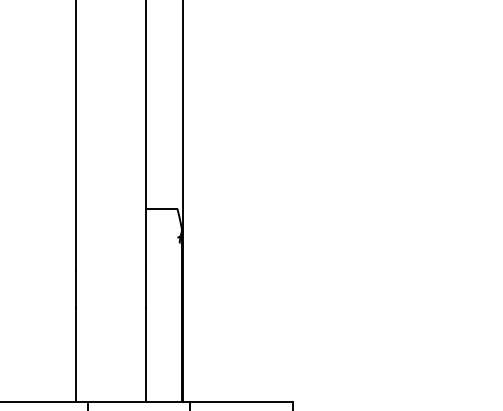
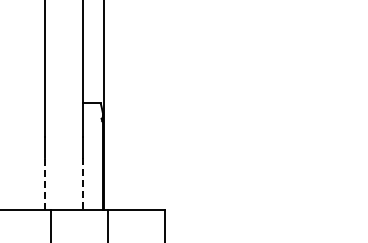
line: (76, 353) -> (44, 183), solid -> dashed
line: (146, 355) -> (83, 184), solid -> dashed

